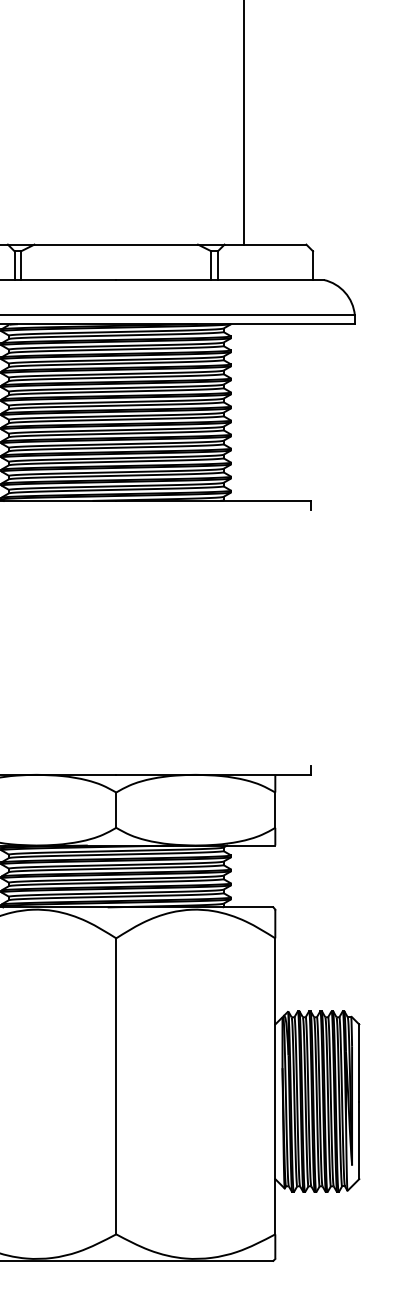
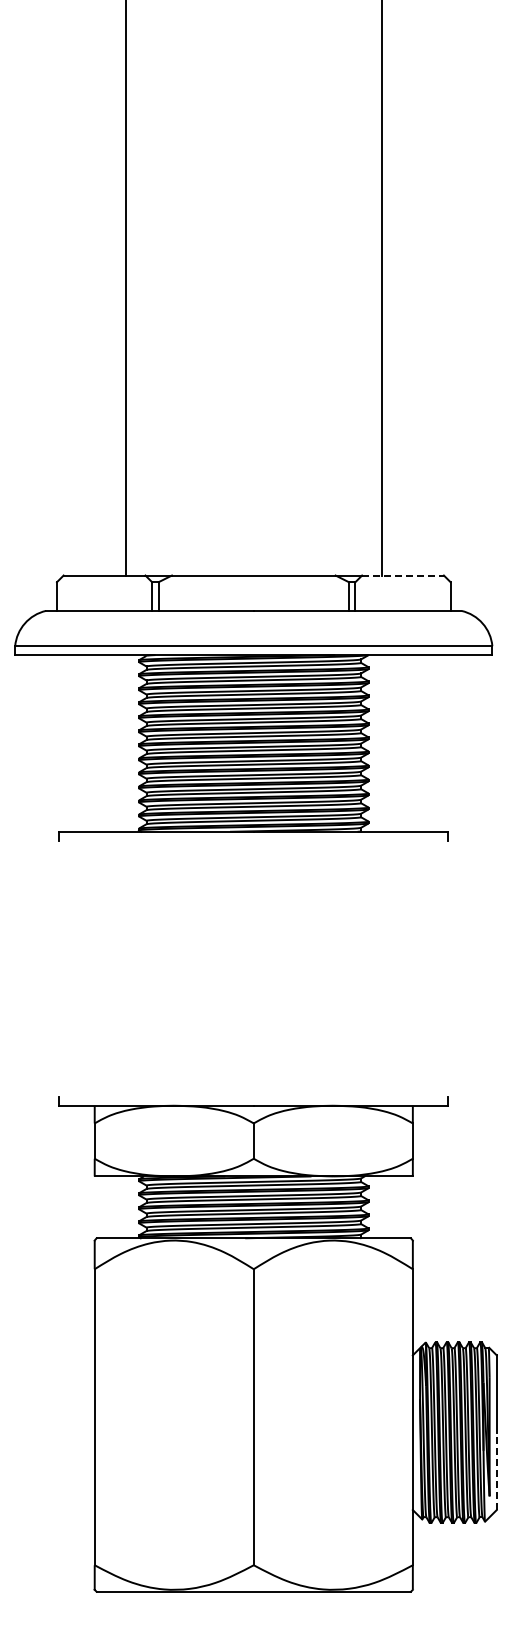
line: (265, 244) -> (403, 575), solid -> dashed
line: (358, 1140) -> (496, 1471), solid -> dashed

